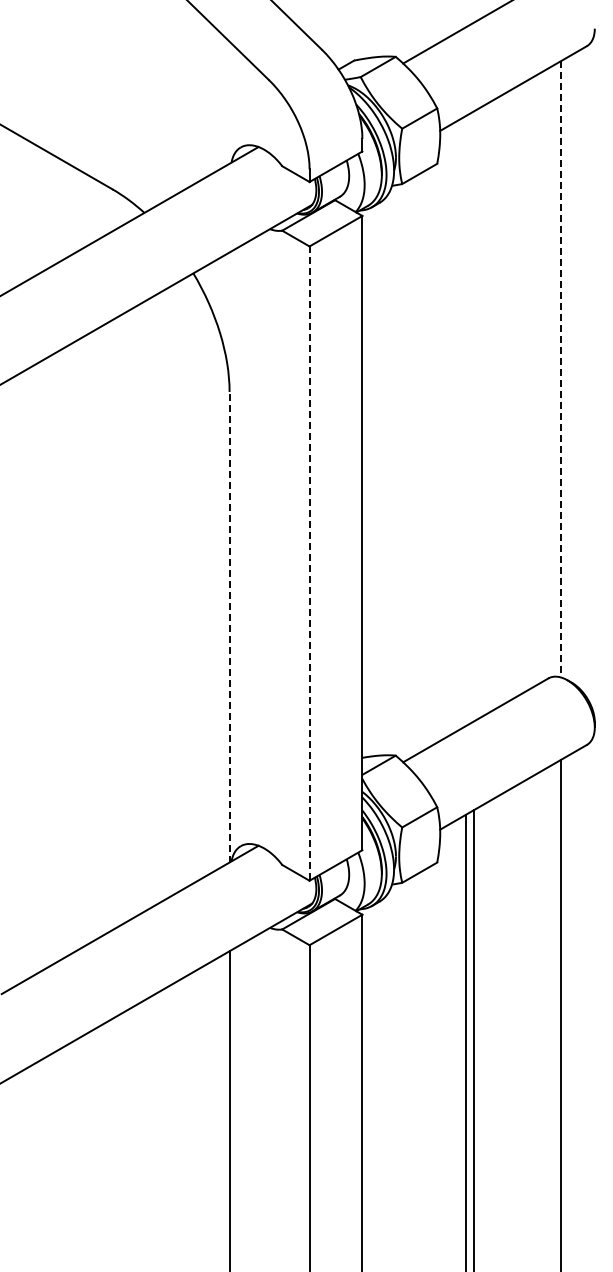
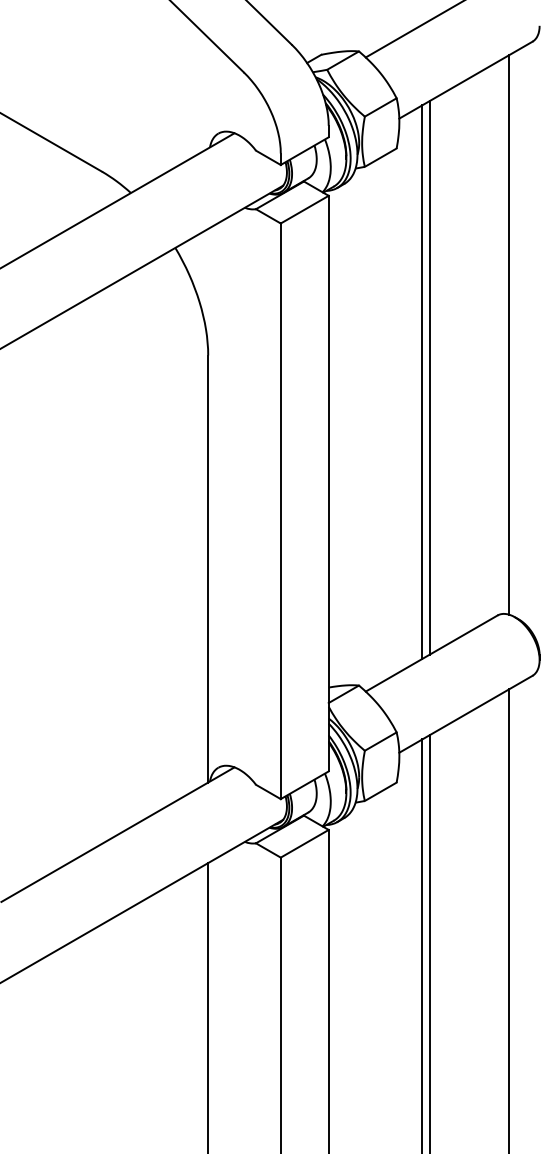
line: (561, 369) -> (509, 335), dashed -> solid
line: (473, 416) -> (429, 377), added
line: (465, 421) -> (422, 382), added
line: (309, 564) -> (280, 512), dashed -> solid
line: (229, 626) -> (208, 568), dashed -> solid

